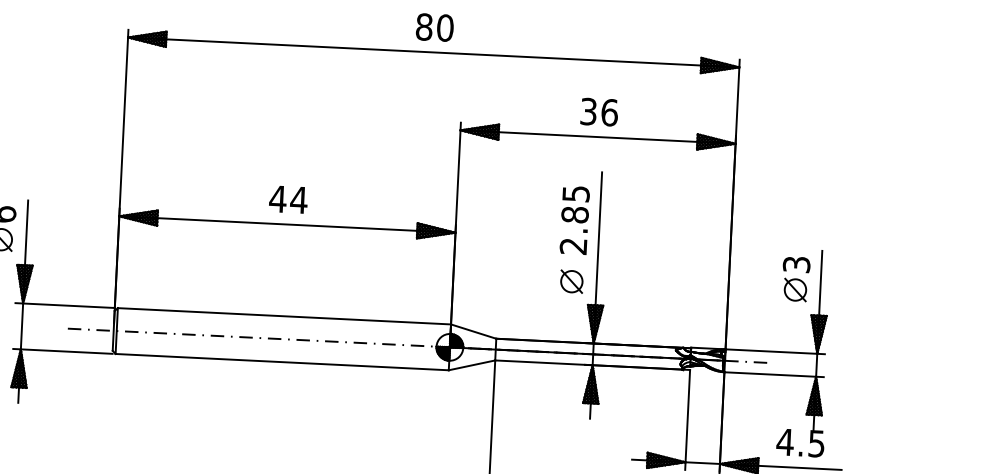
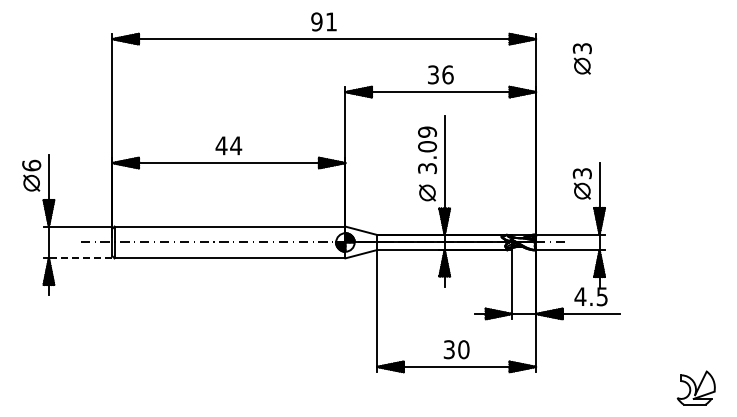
text: (435, 26) -> (324, 21), 80 -> 91
part: (803, 98) -> (581, 58), added
text: (574, 218) -> (427, 149), 2.85 -> 3.09
line: (66, 351) -> (80, 258), solid -> dashed

